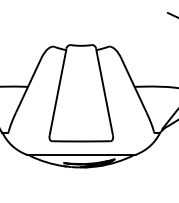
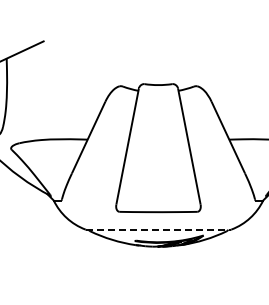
line: (81, 154) -> (158, 229), solid -> dashed

